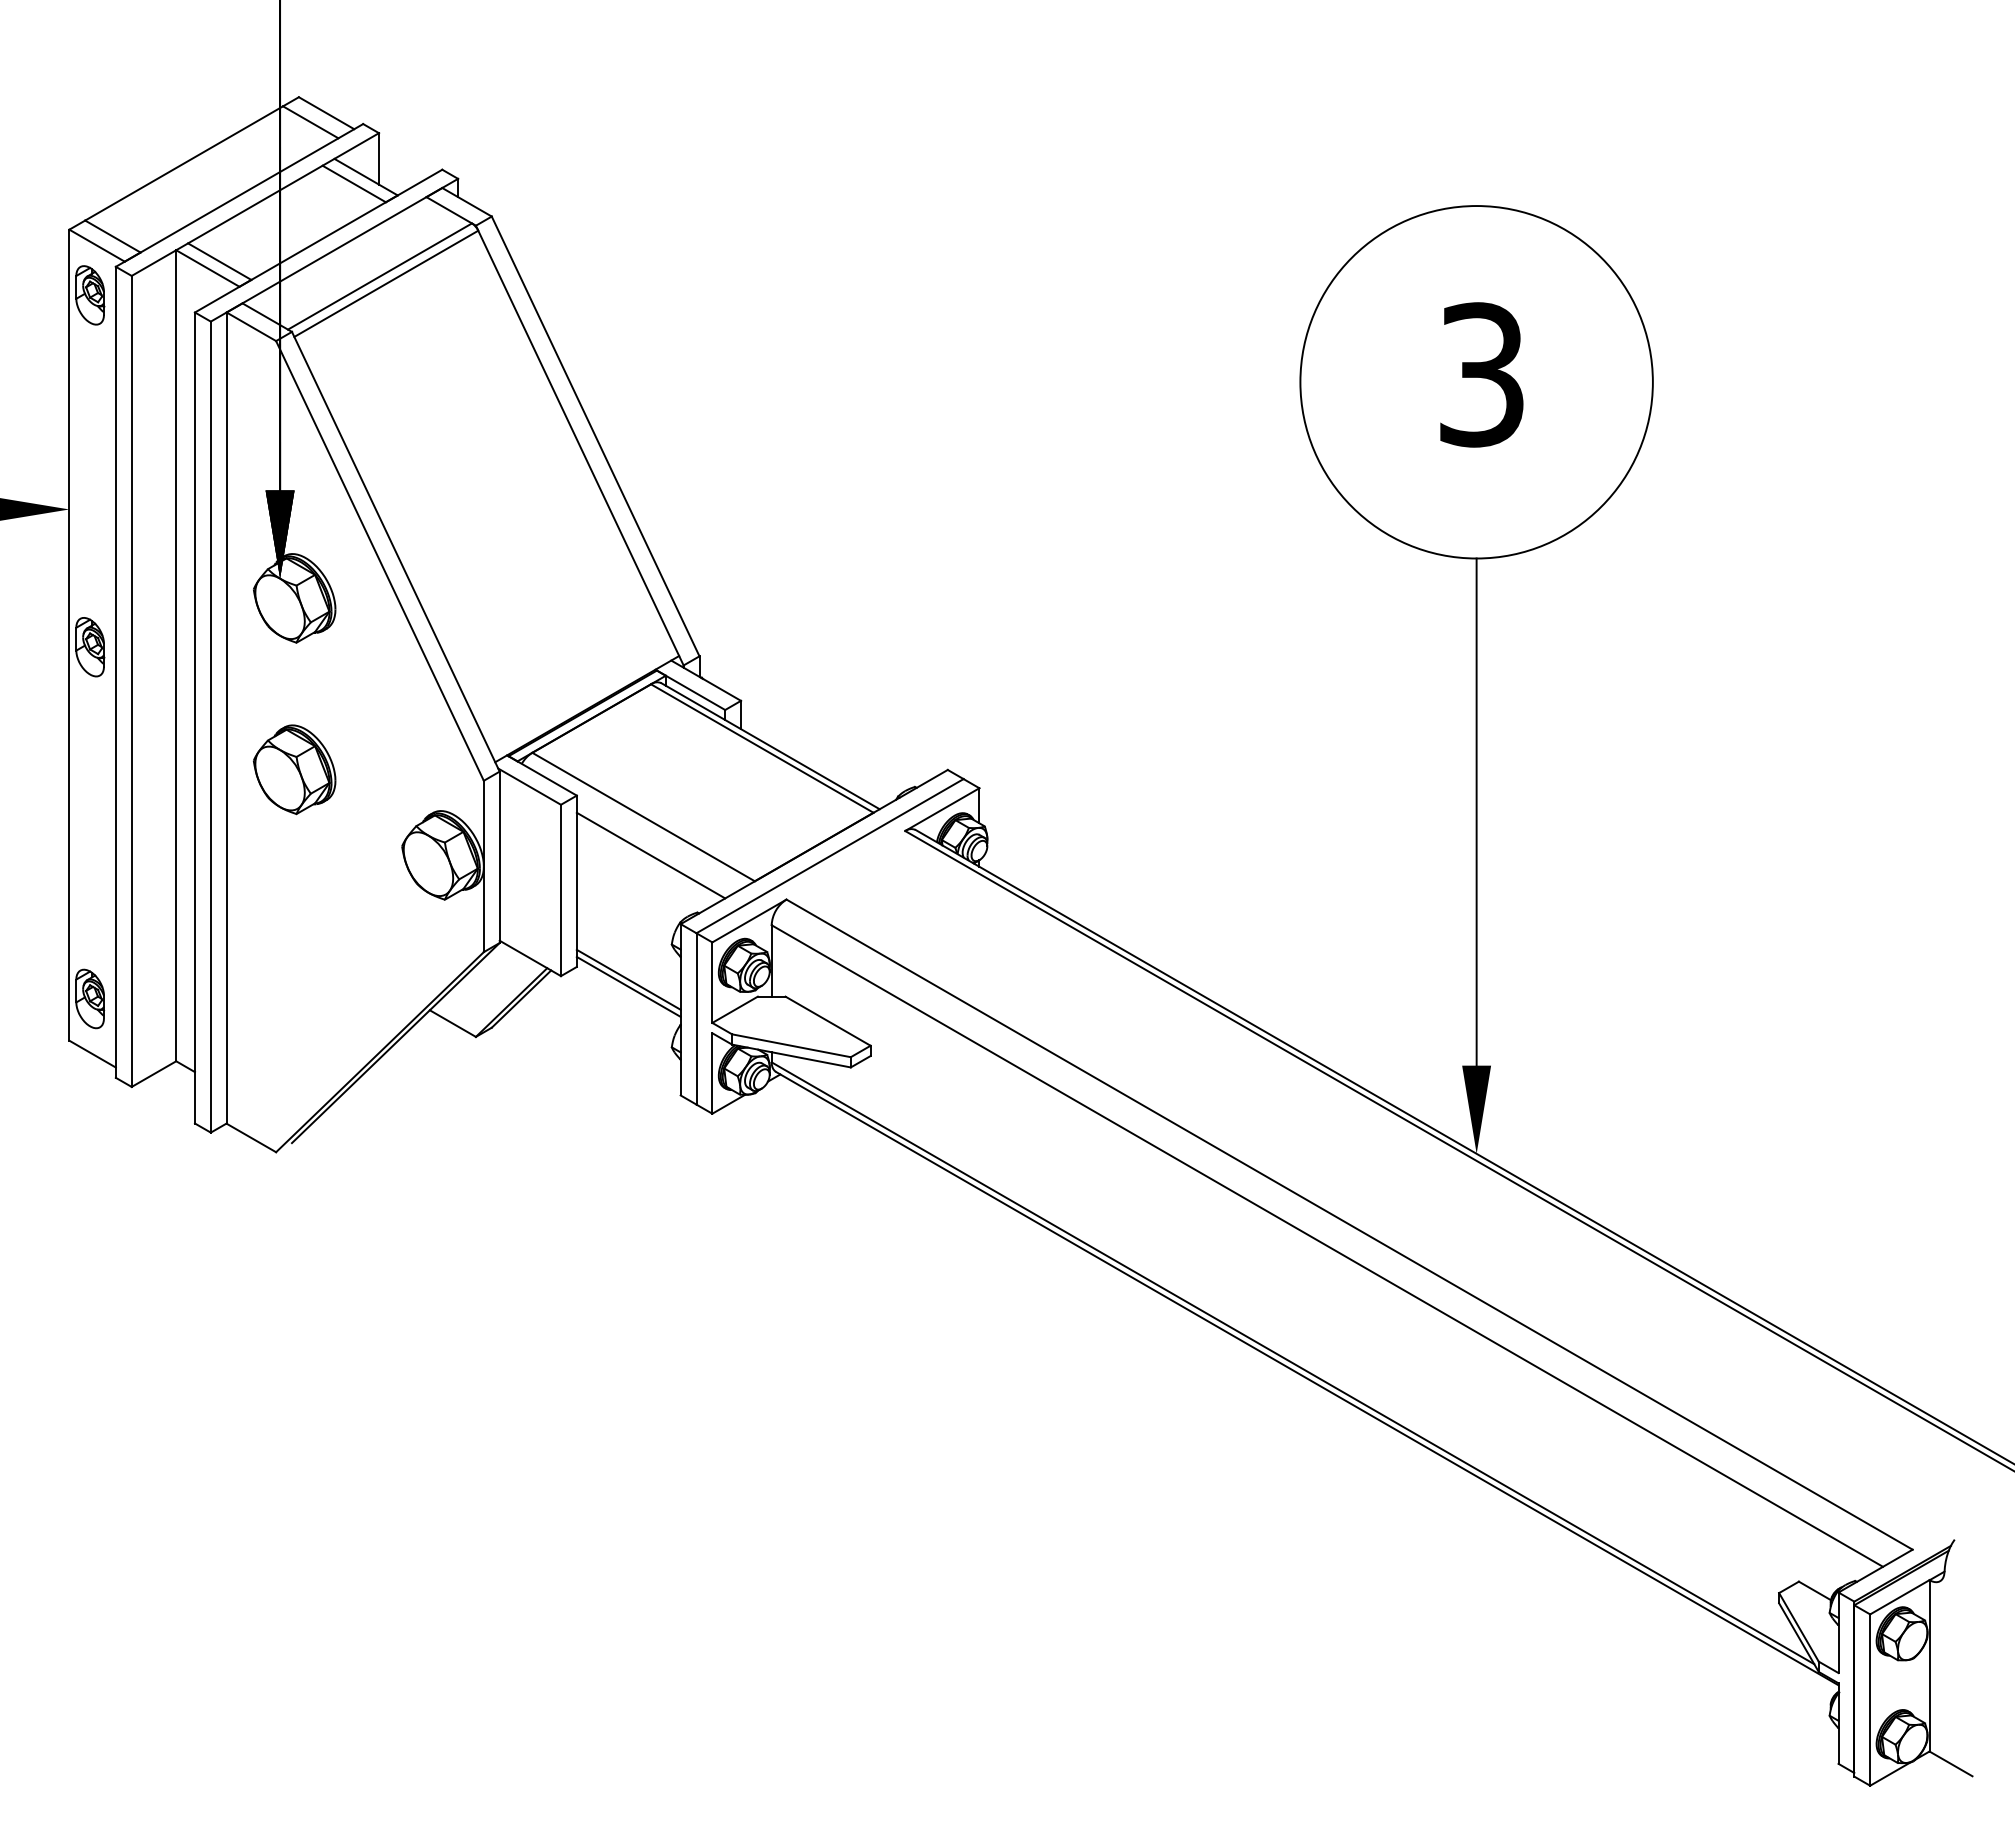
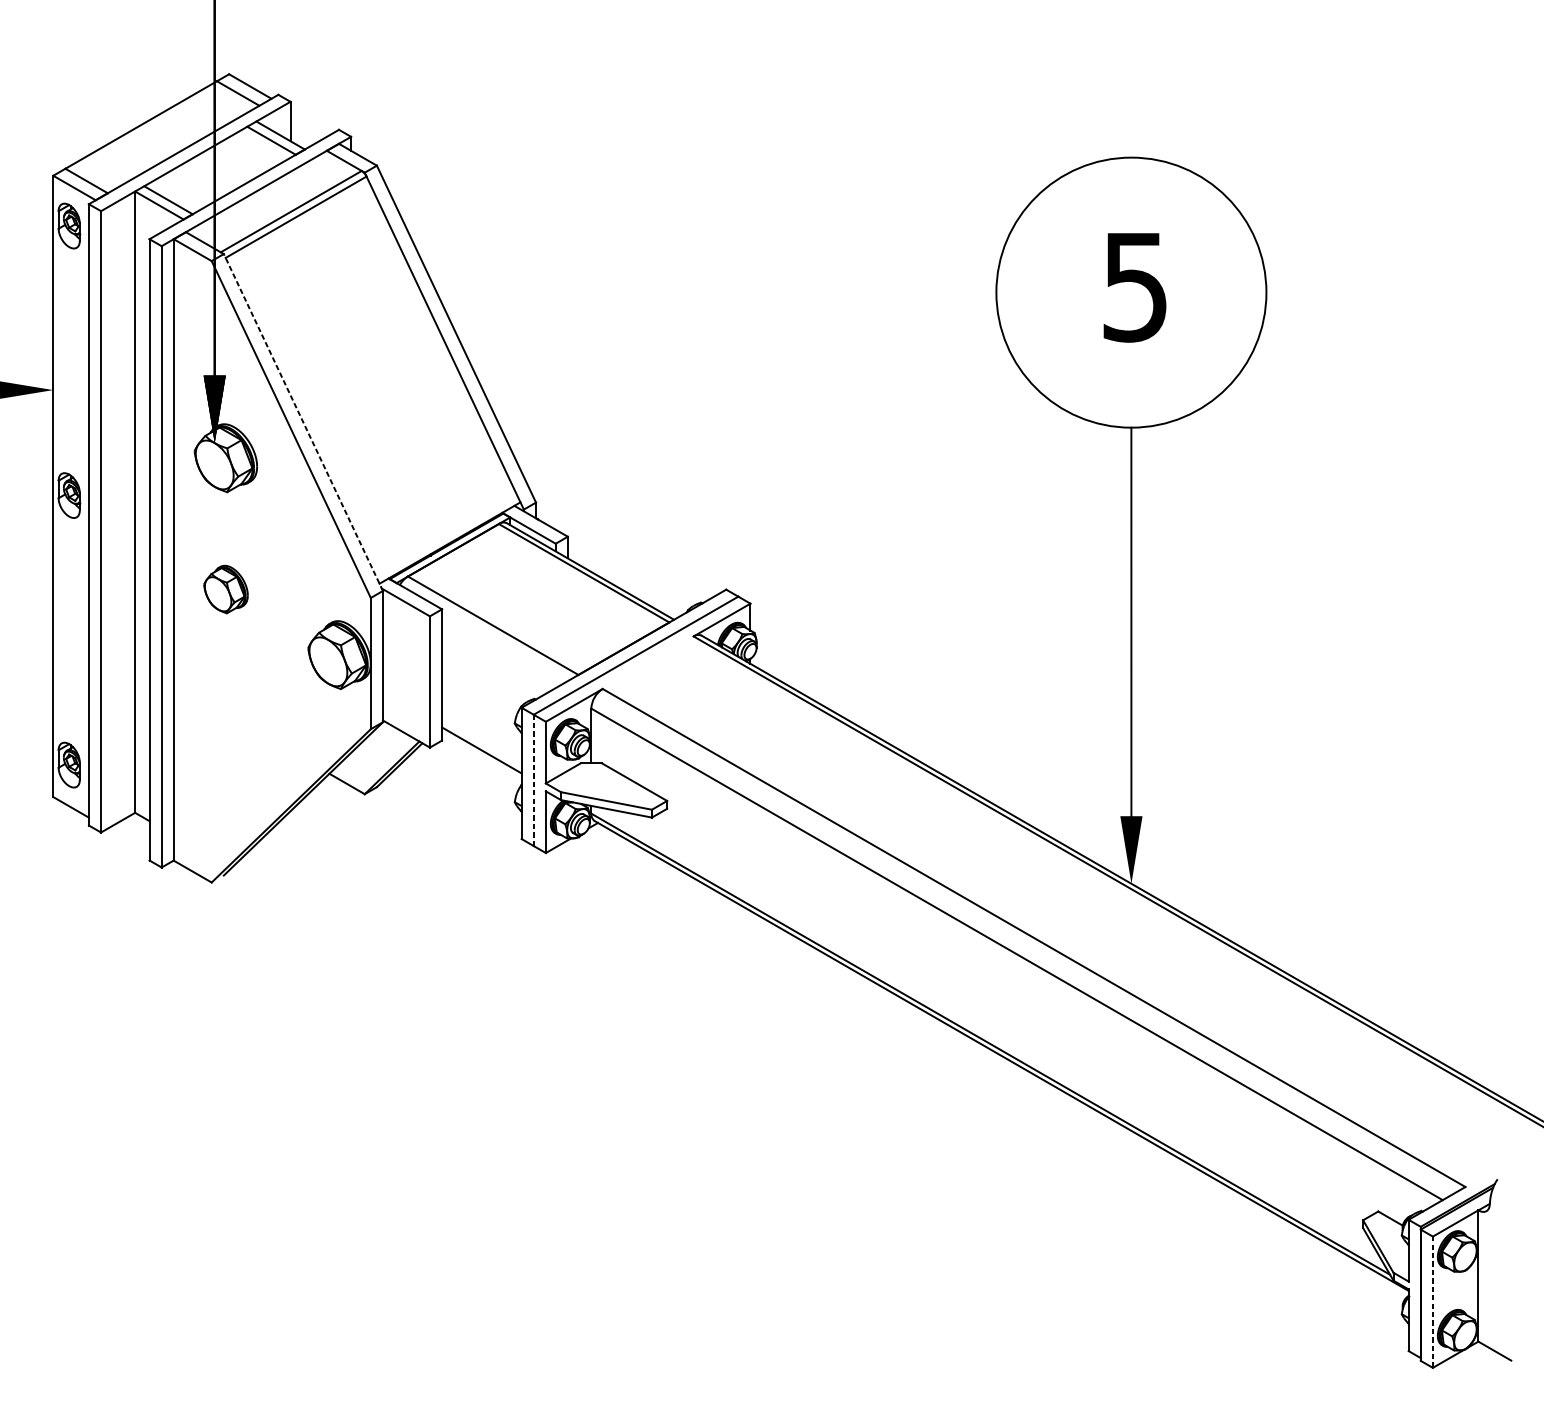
text: (1481, 374) -> (1135, 286), 3 -> 5
line: (395, 551) -> (303, 422), solid -> dashed
part: (294, 769) -> (225, 589), size x0.7
line: (650, 855) -> (498, 655), removed
line: (628, 986) -> (481, 755), removed
line: (696, 1018) -> (533, 780), solid -> dashed
line: (1870, 1700) -> (1433, 1302), solid -> dashed

